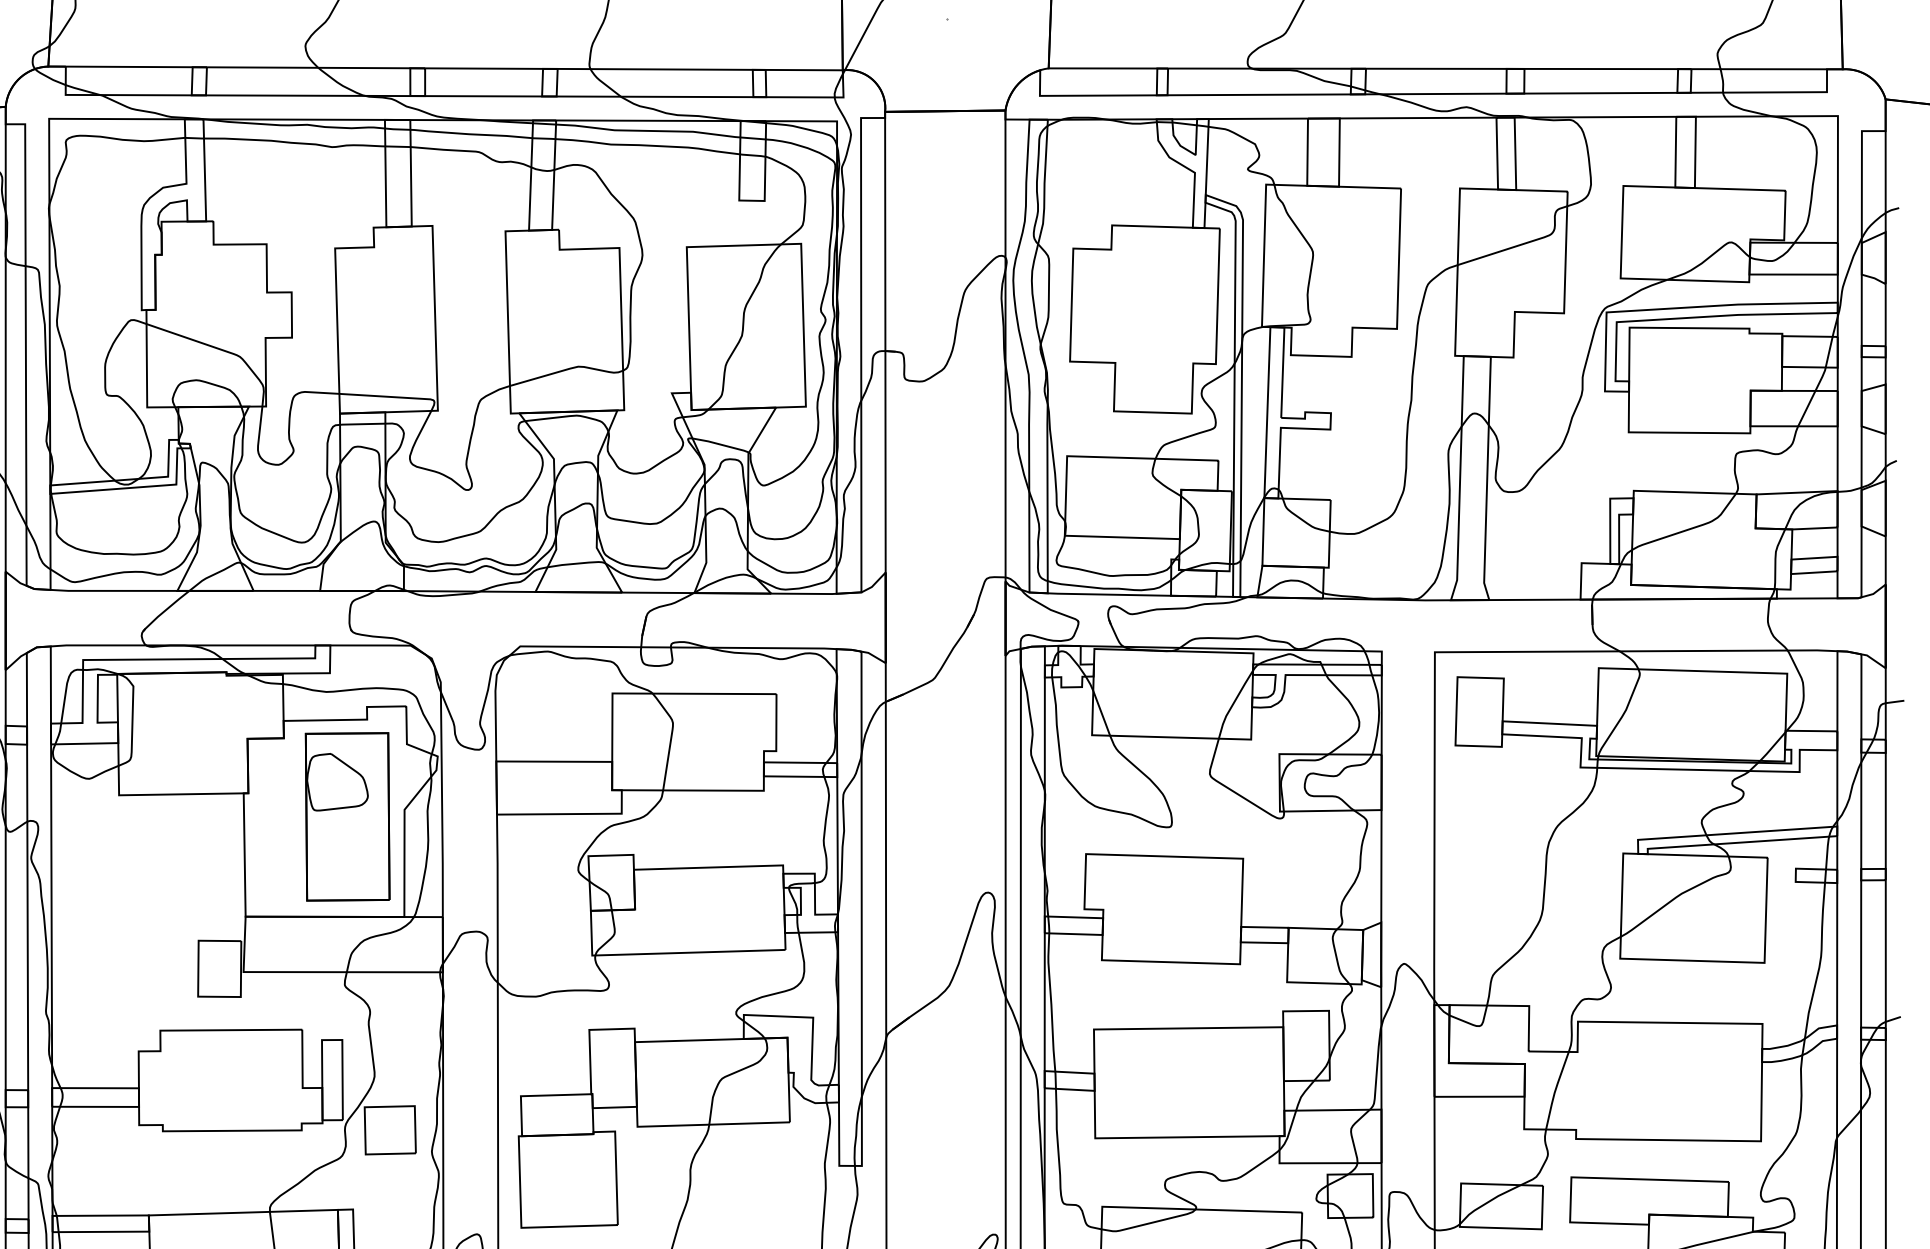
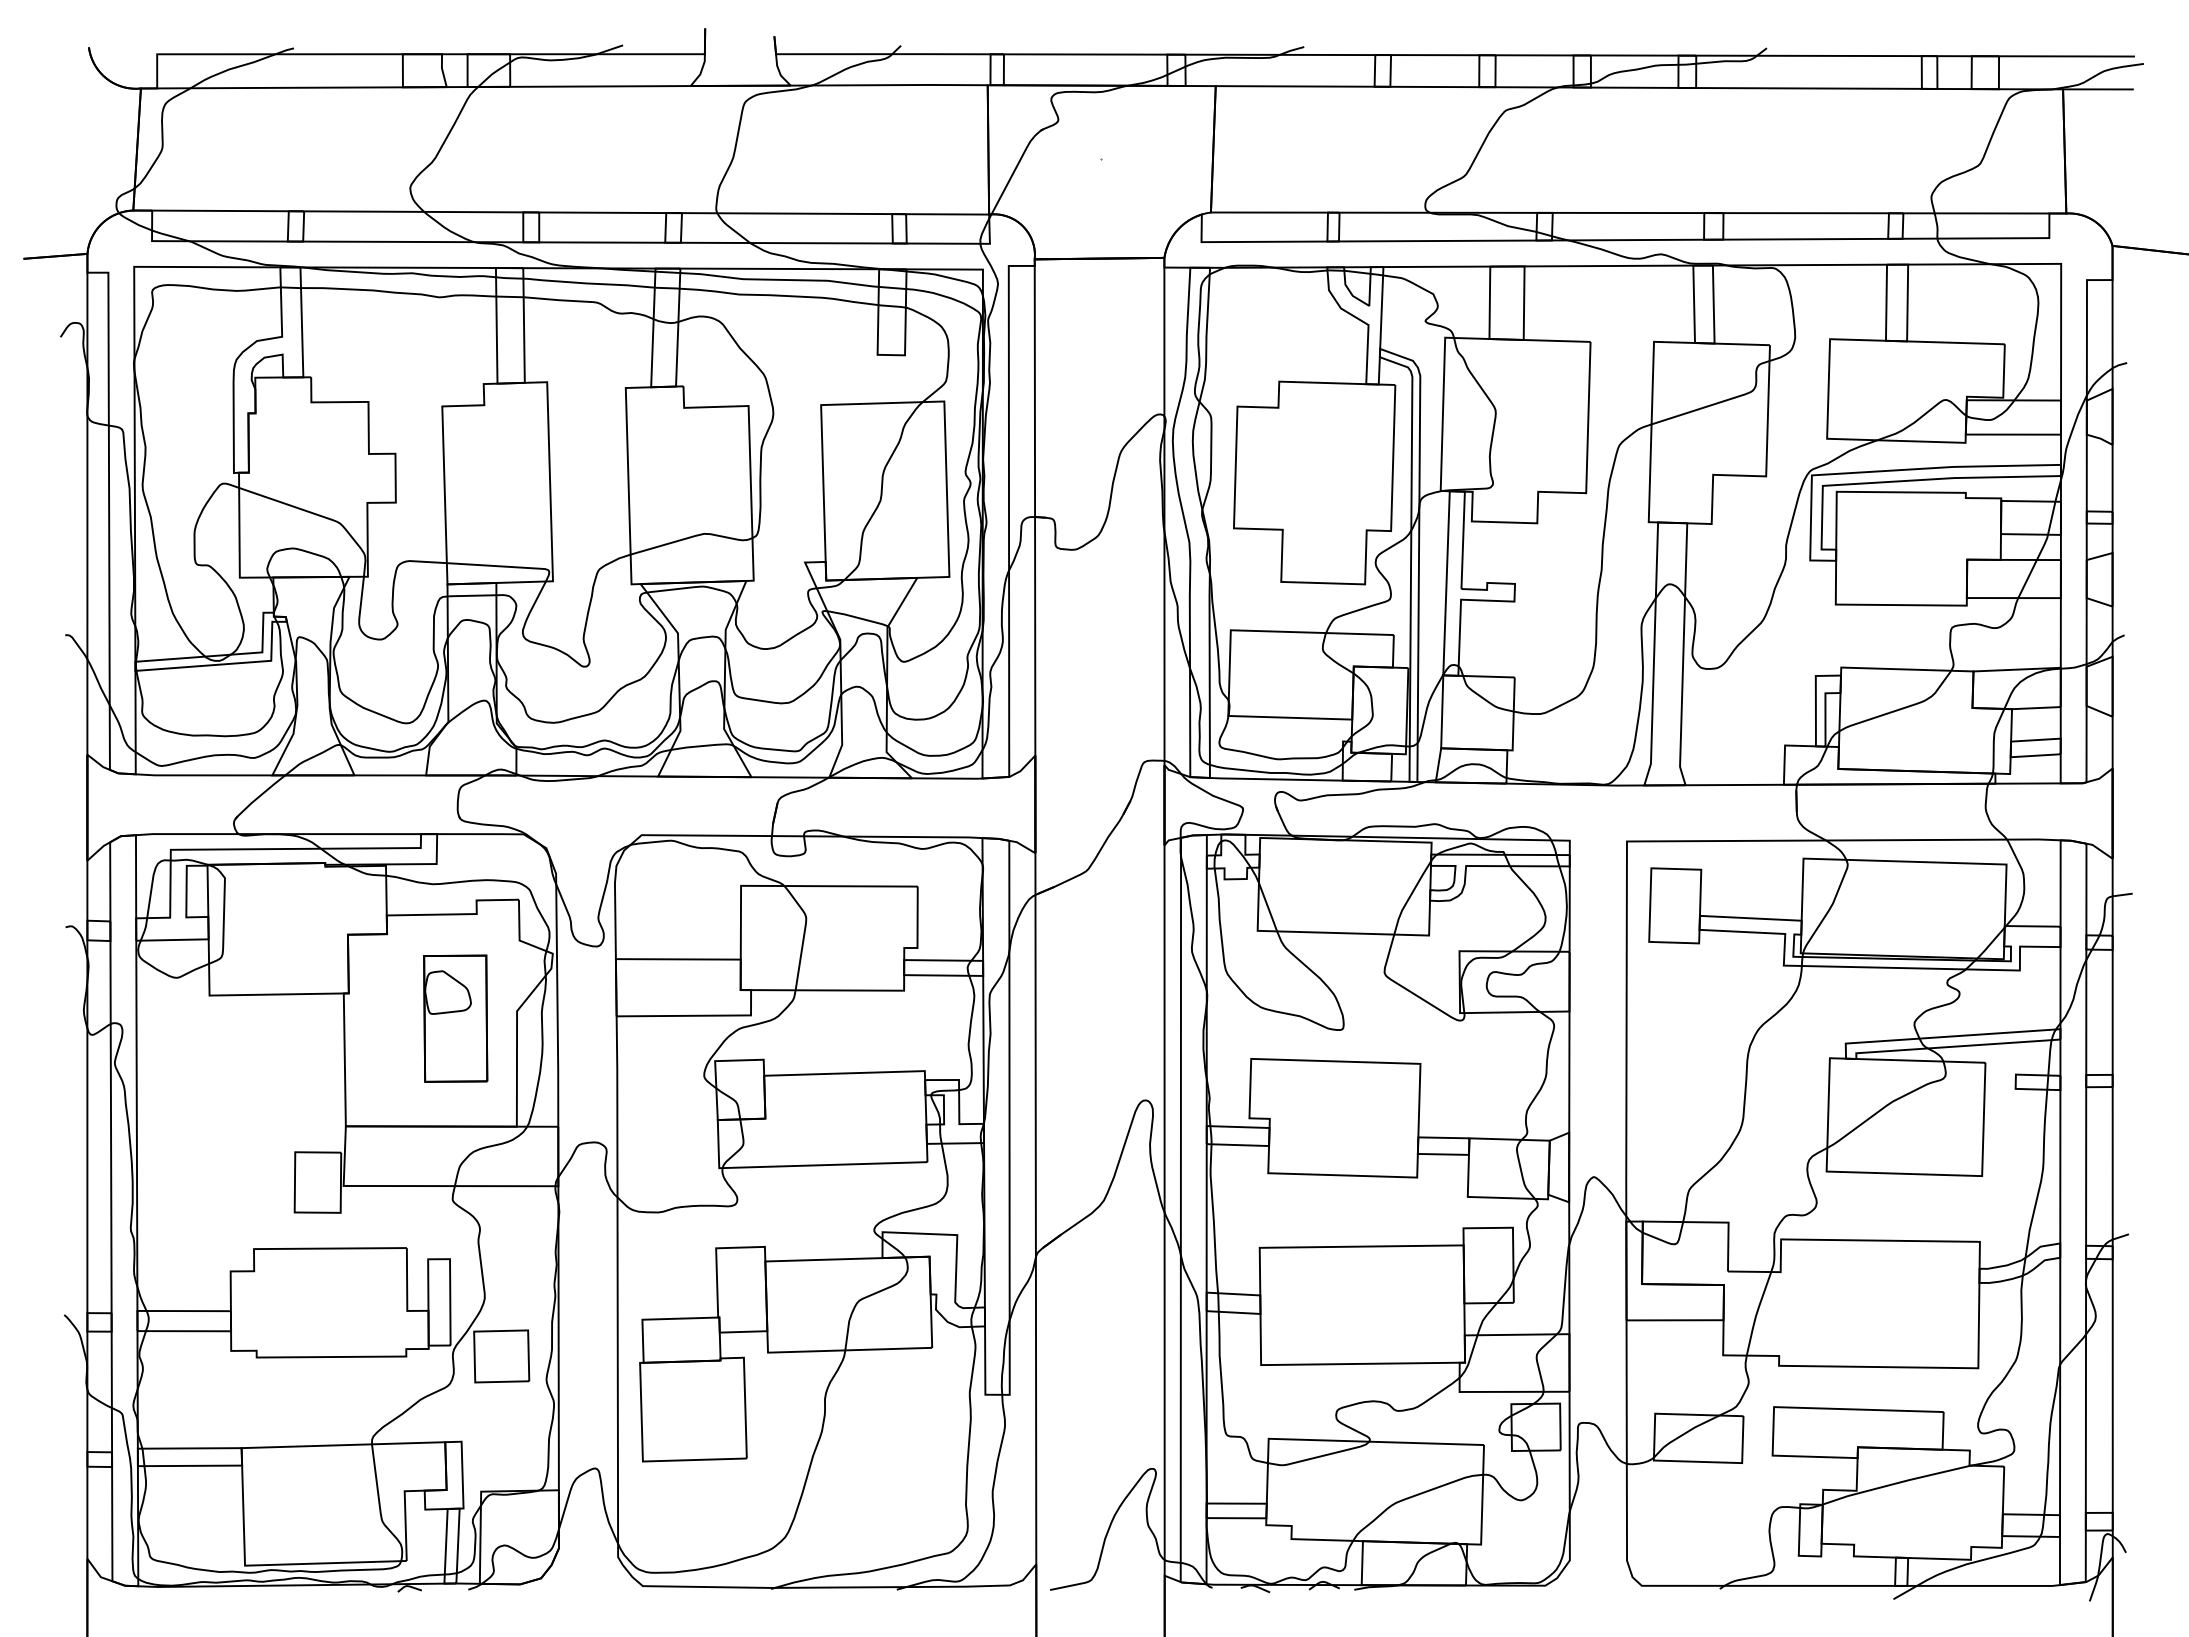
part: (347, 816) -> (455, 1018), size x0.7

